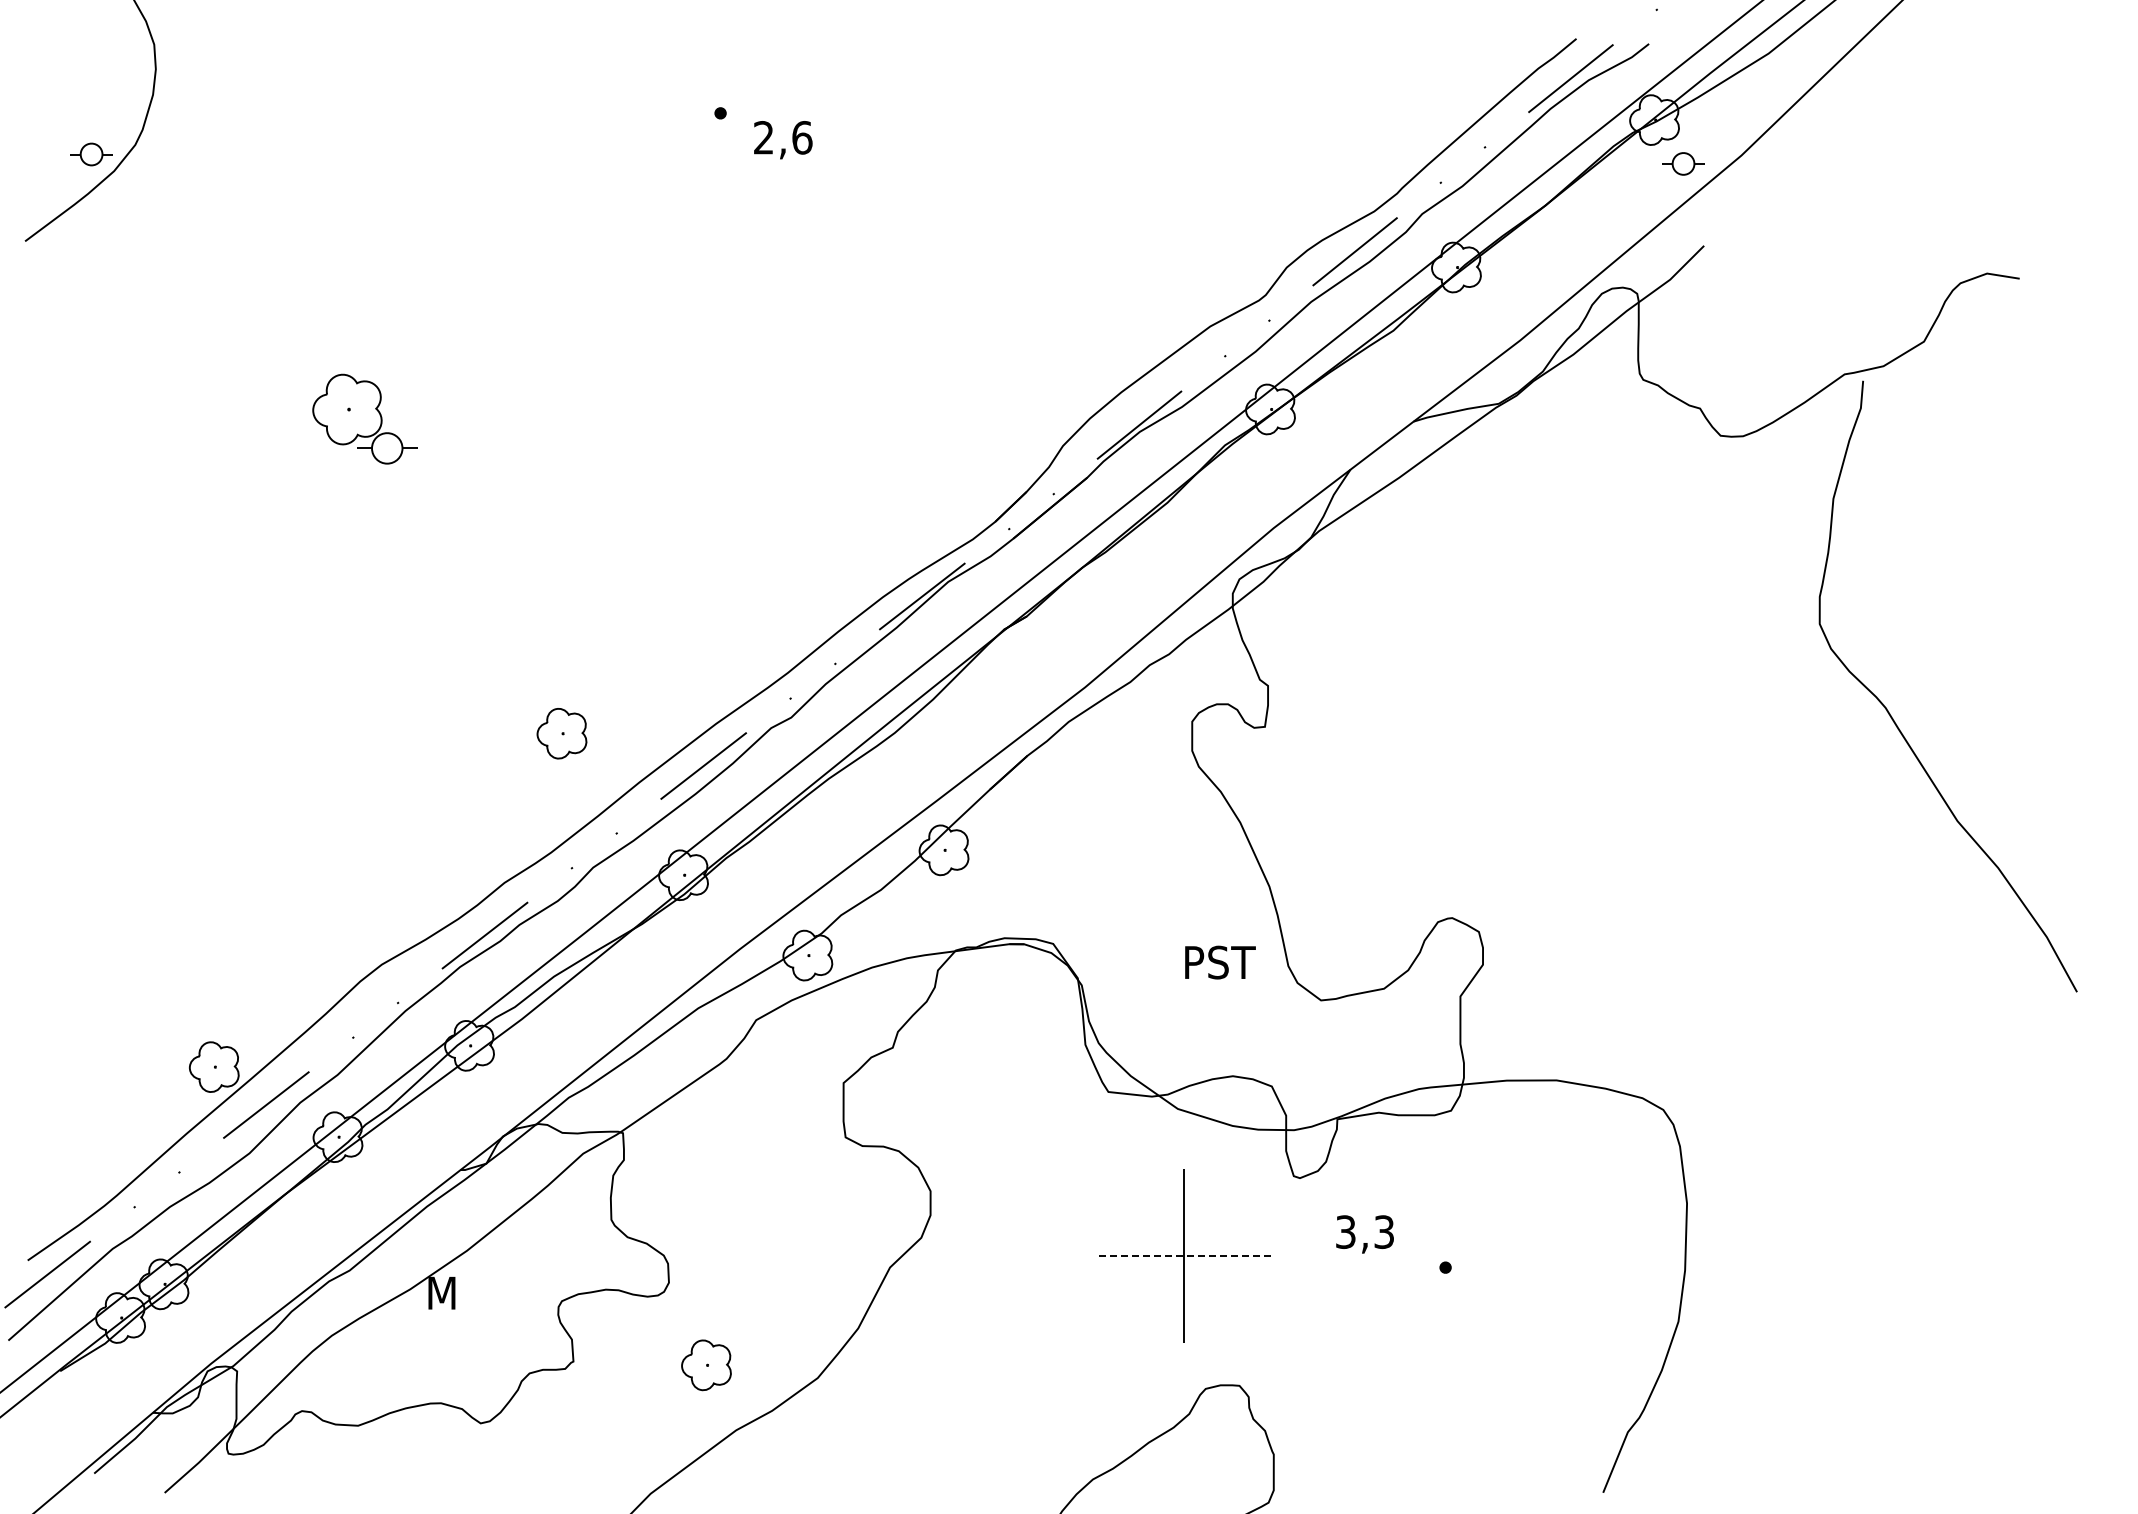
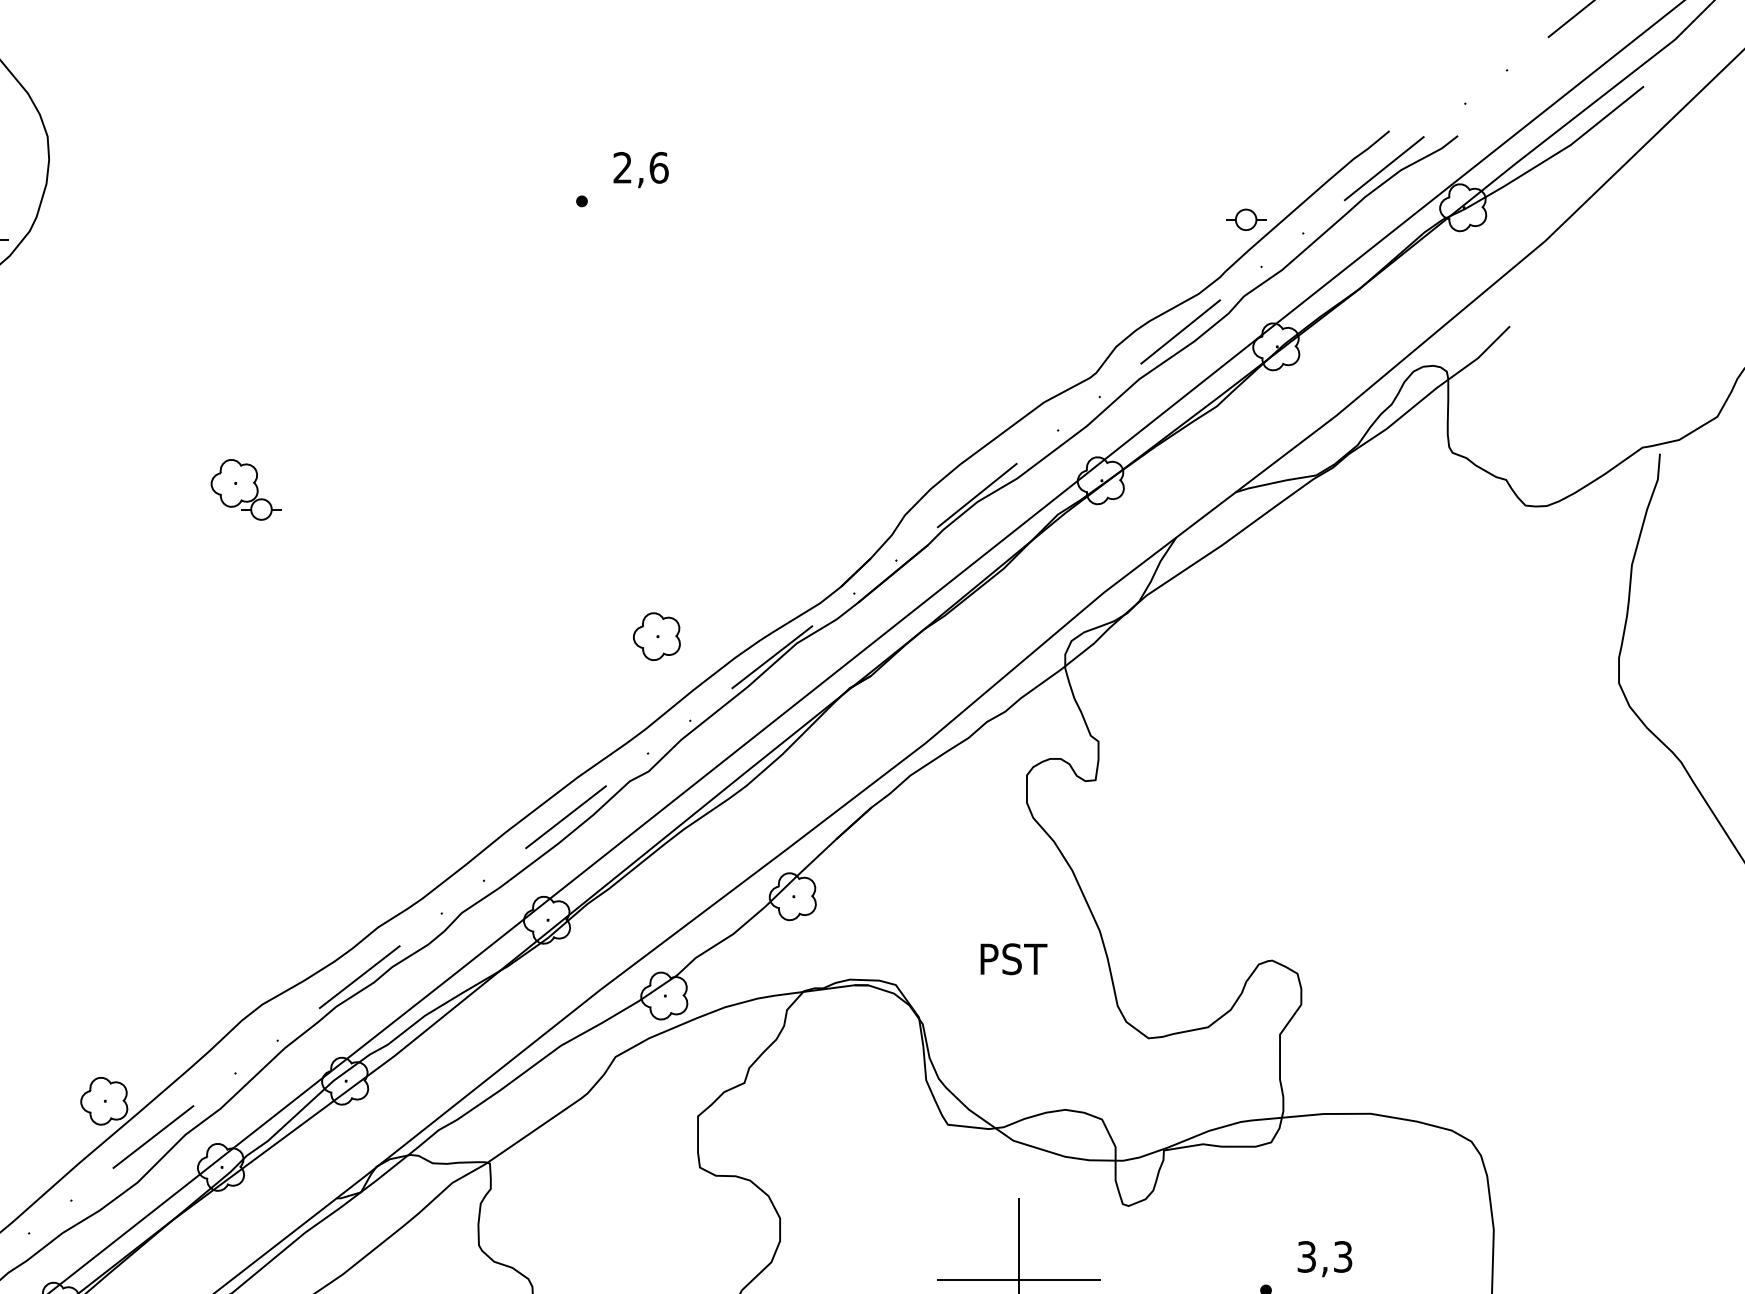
text: (783, 140) -> (641, 170), moved
part: (1683, 163) -> (1246, 219), moved
part: (364, 418) -> (246, 489), size x0.71
part: (561, 733) -> (656, 636), moved
text: (1220, 962) -> (1014, 959), moved
text: (1364, 1234) -> (1324, 1259), moved
line: (1183, 1256) -> (1018, 1279), dashed -> solid

